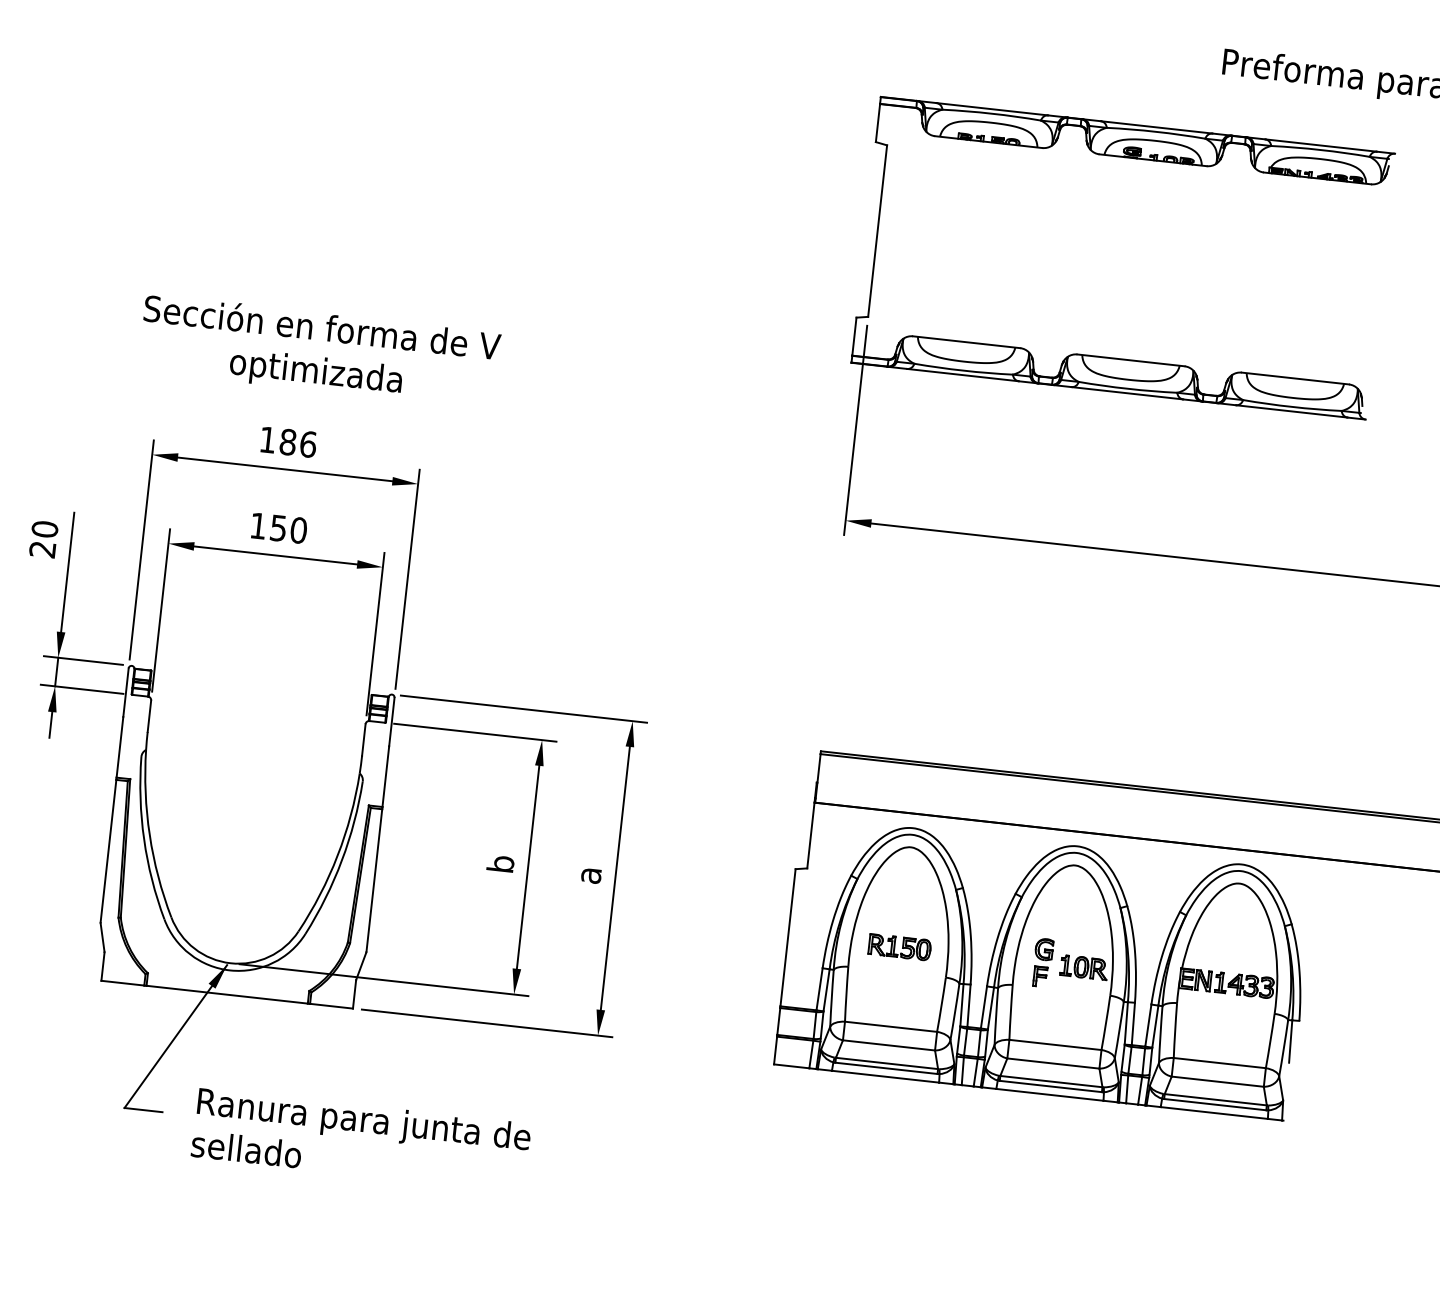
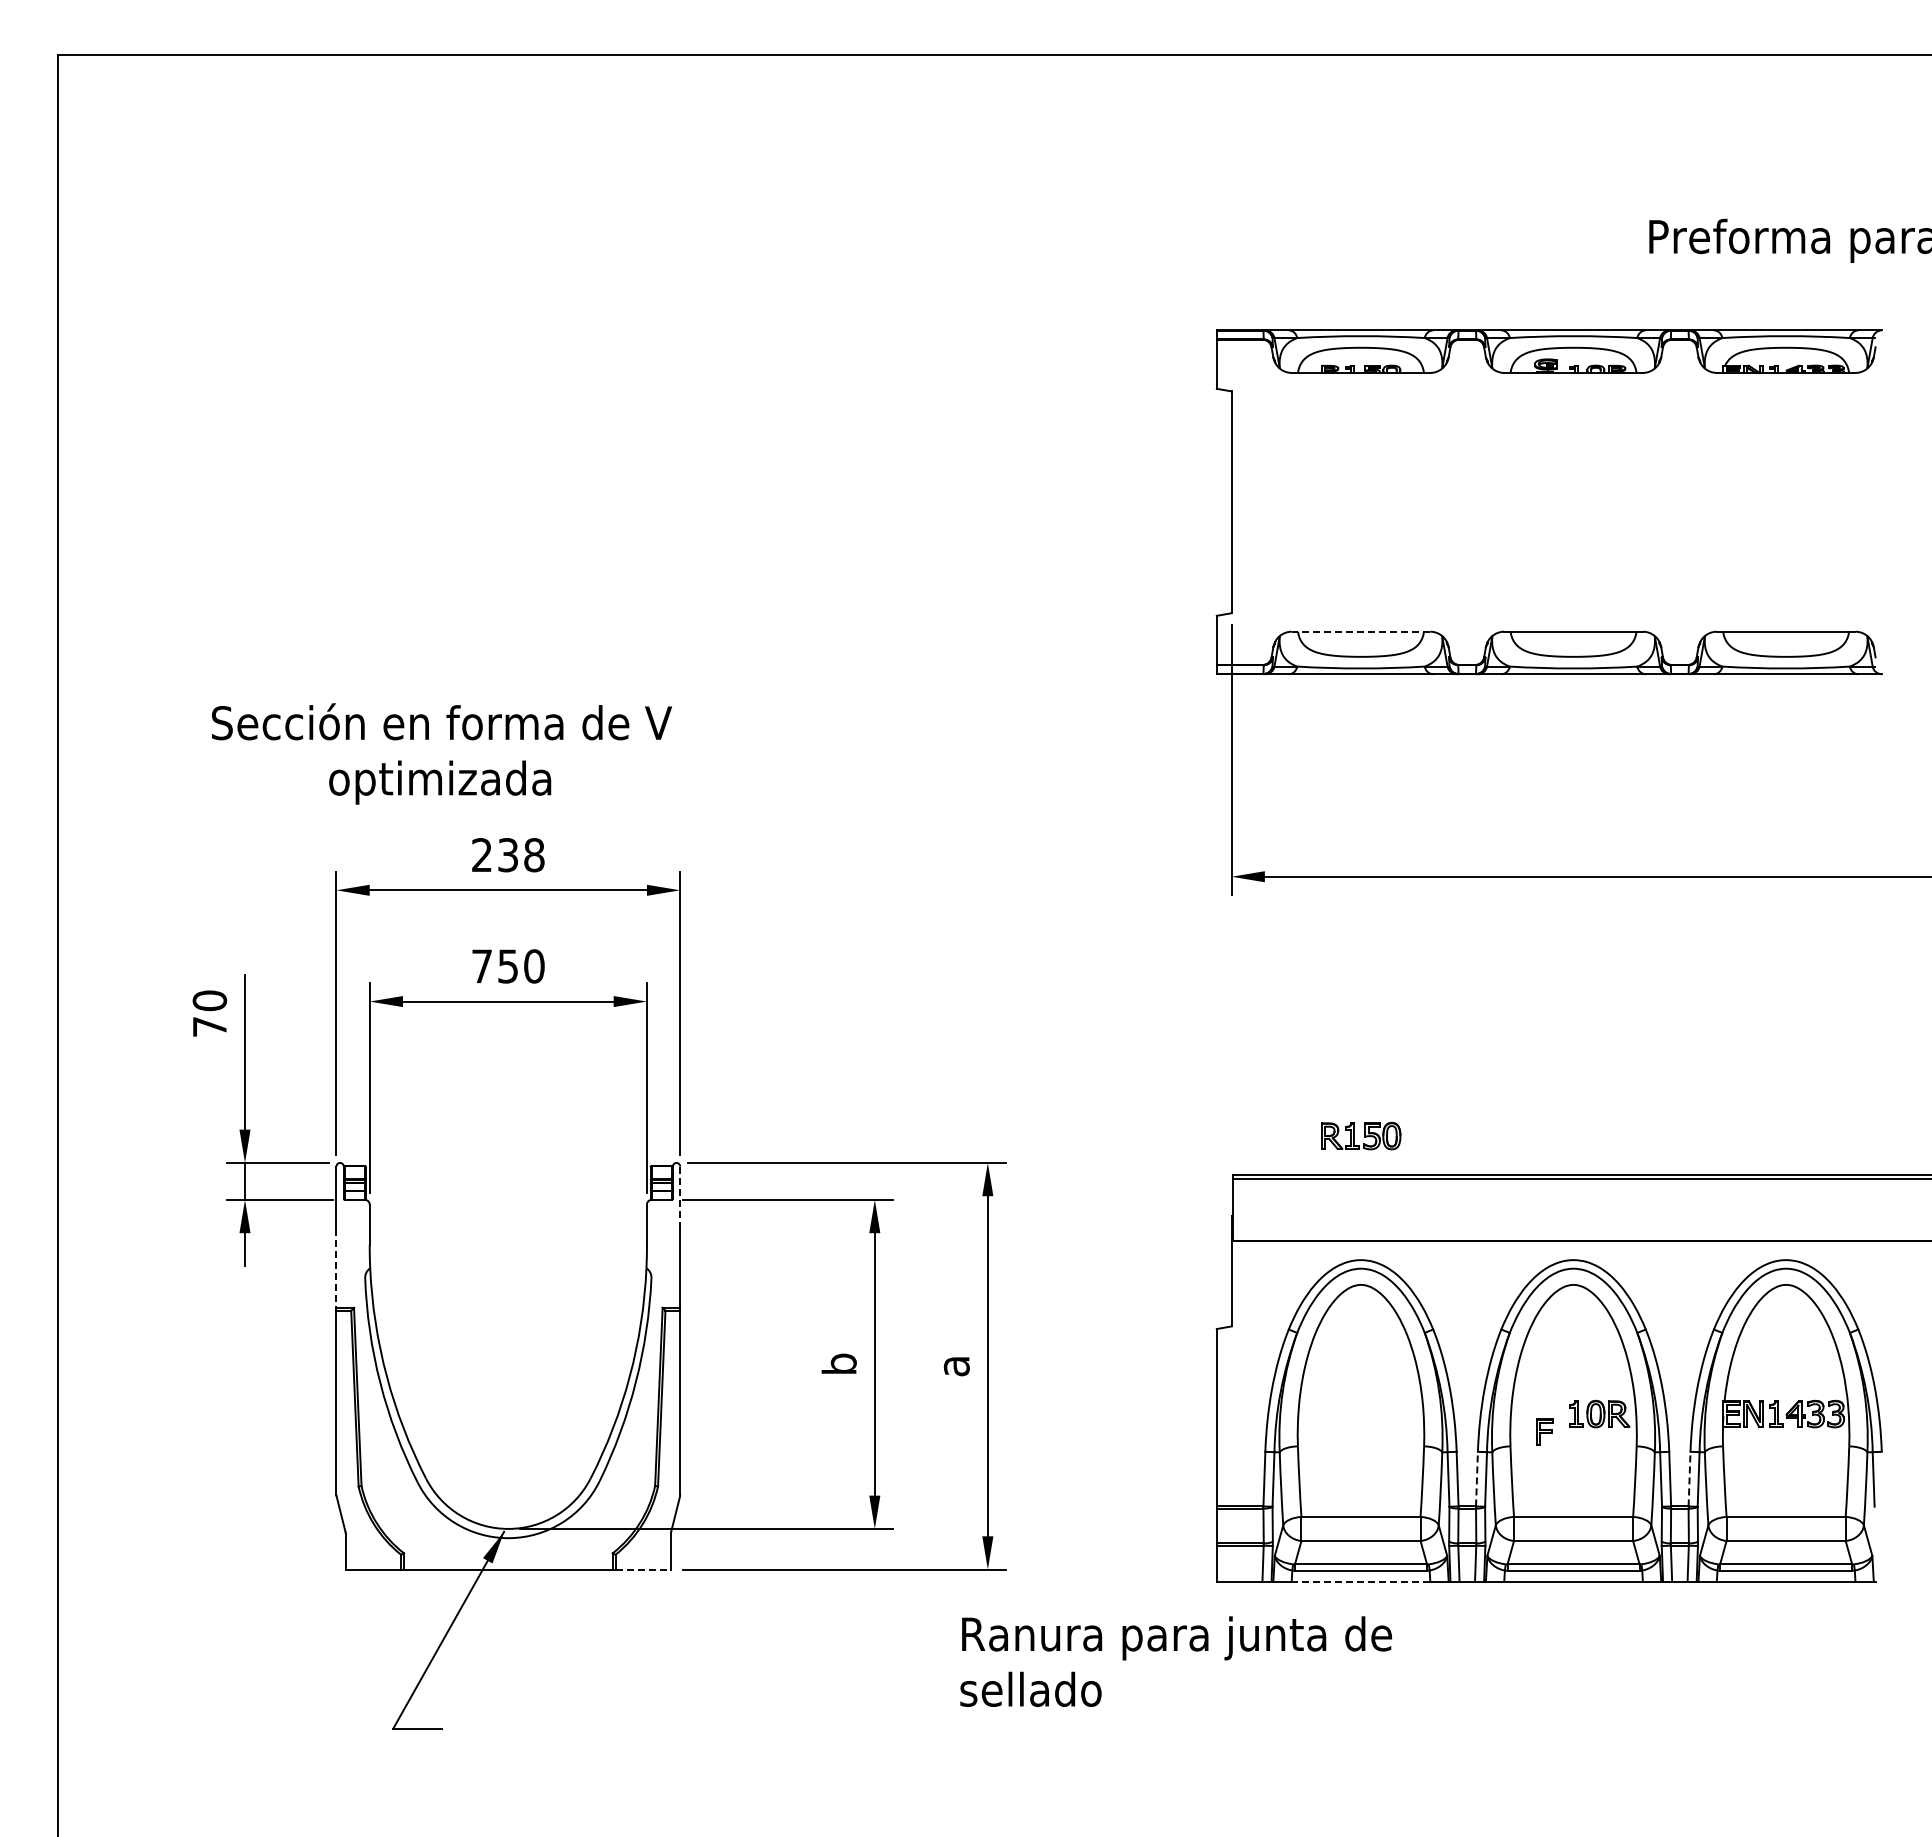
line: (966, 342) -> (1360, 631), solid -> dashed
text: (319, 351) -> (441, 753), moved
text: (288, 442) -> (508, 855), 186 -> 238
text: (258, 525) -> (481, 965), 150 -> 750
text: (42, 549) -> (209, 1026), 20 -> 70
line: (392, 721) -> (680, 1197), solid -> dashed
line: (119, 747) -> (336, 1269), solid -> dashed
part: (900, 947) -> (1361, 1136), moved
part: (1044, 949) -> (1545, 1396), removed
line: (331, 1006) -> (643, 1569), solid -> dashed
line: (983, 1006) -> (1476, 1478), solid -> dashed
line: (1148, 1025) -> (1689, 1478), solid -> dashed
line: (885, 1076) -> (1360, 1581), solid -> dashed
text: (361, 1140) -> (1176, 1661), moved

